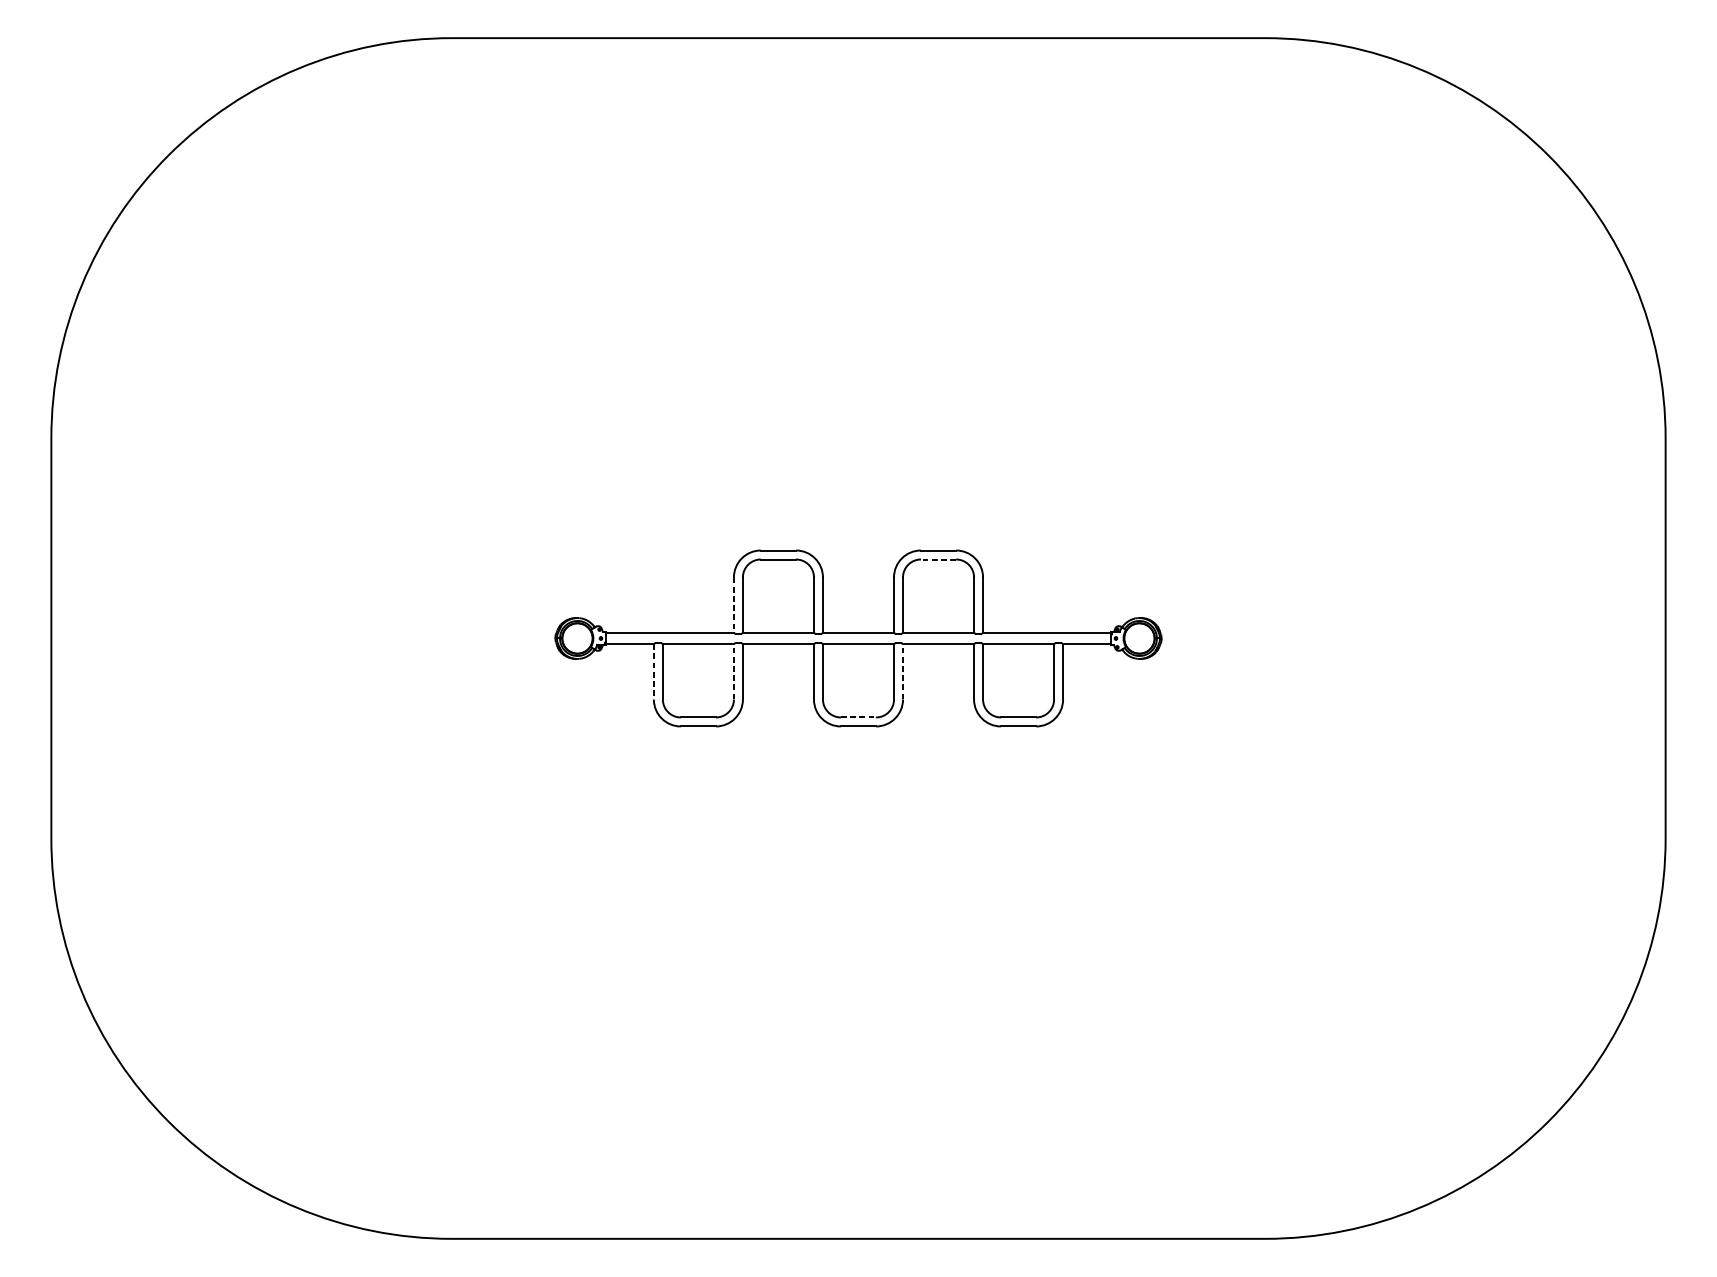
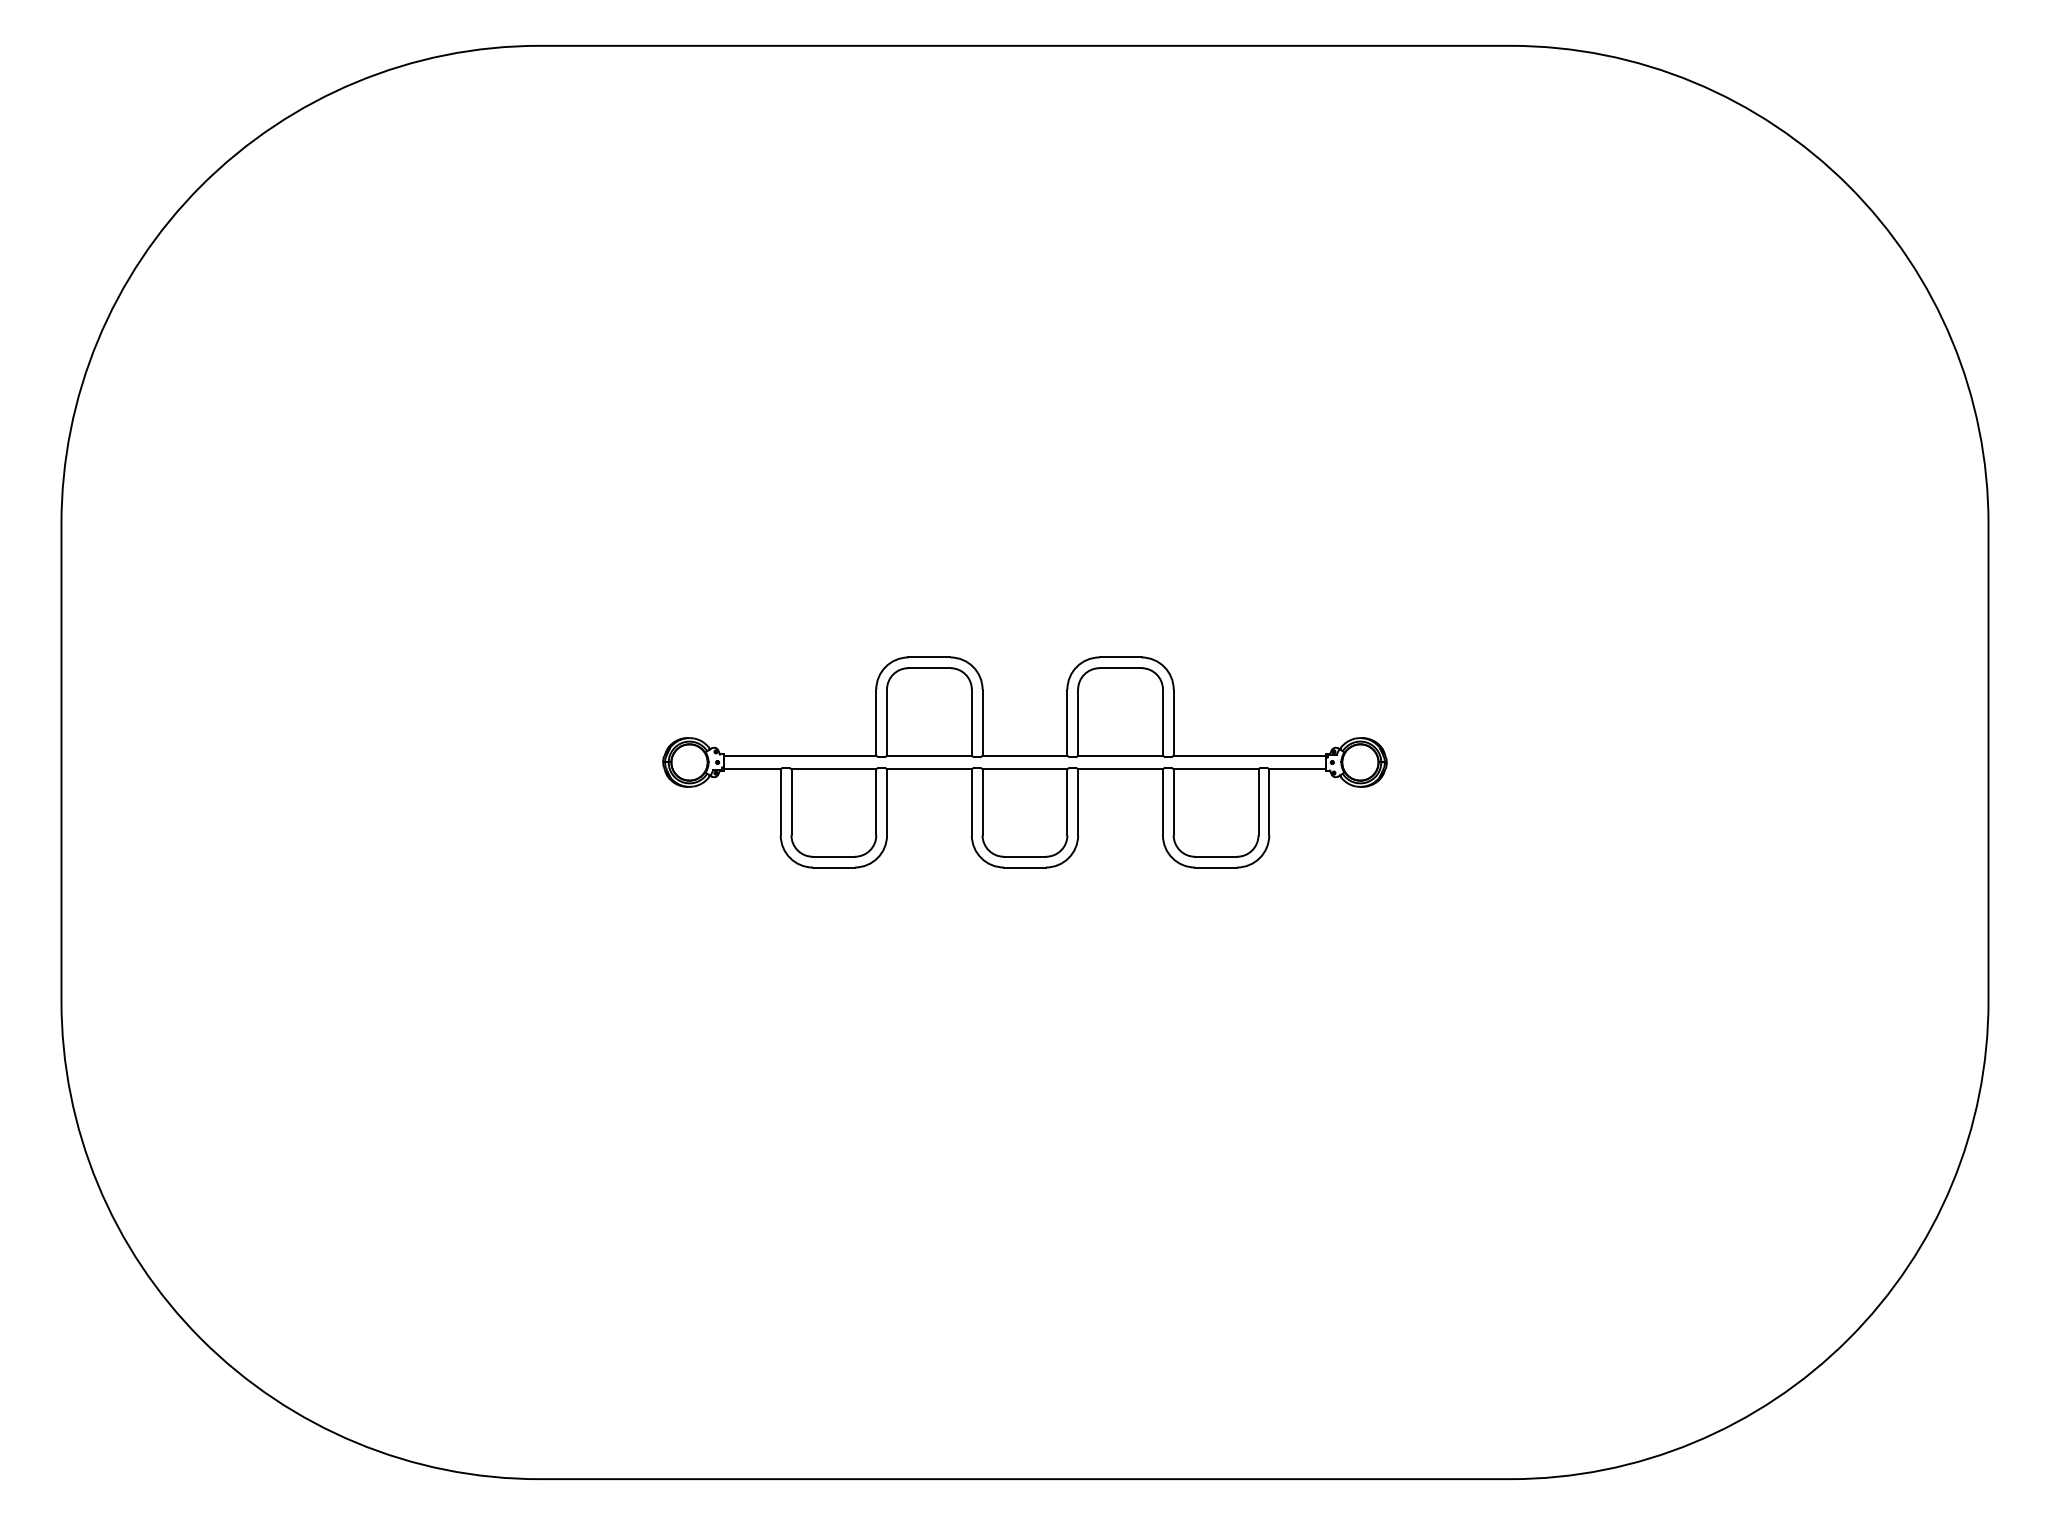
line: (938, 559) -> (1120, 668), dashed -> solid
line: (734, 605) -> (876, 723), dashed -> solid
line: (734, 671) -> (876, 801), dashed -> solid
line: (903, 671) -> (1078, 801), dashed -> solid
line: (653, 672) -> (780, 802), dashed -> solid
line: (858, 717) -> (1024, 856), dashed -> solid

